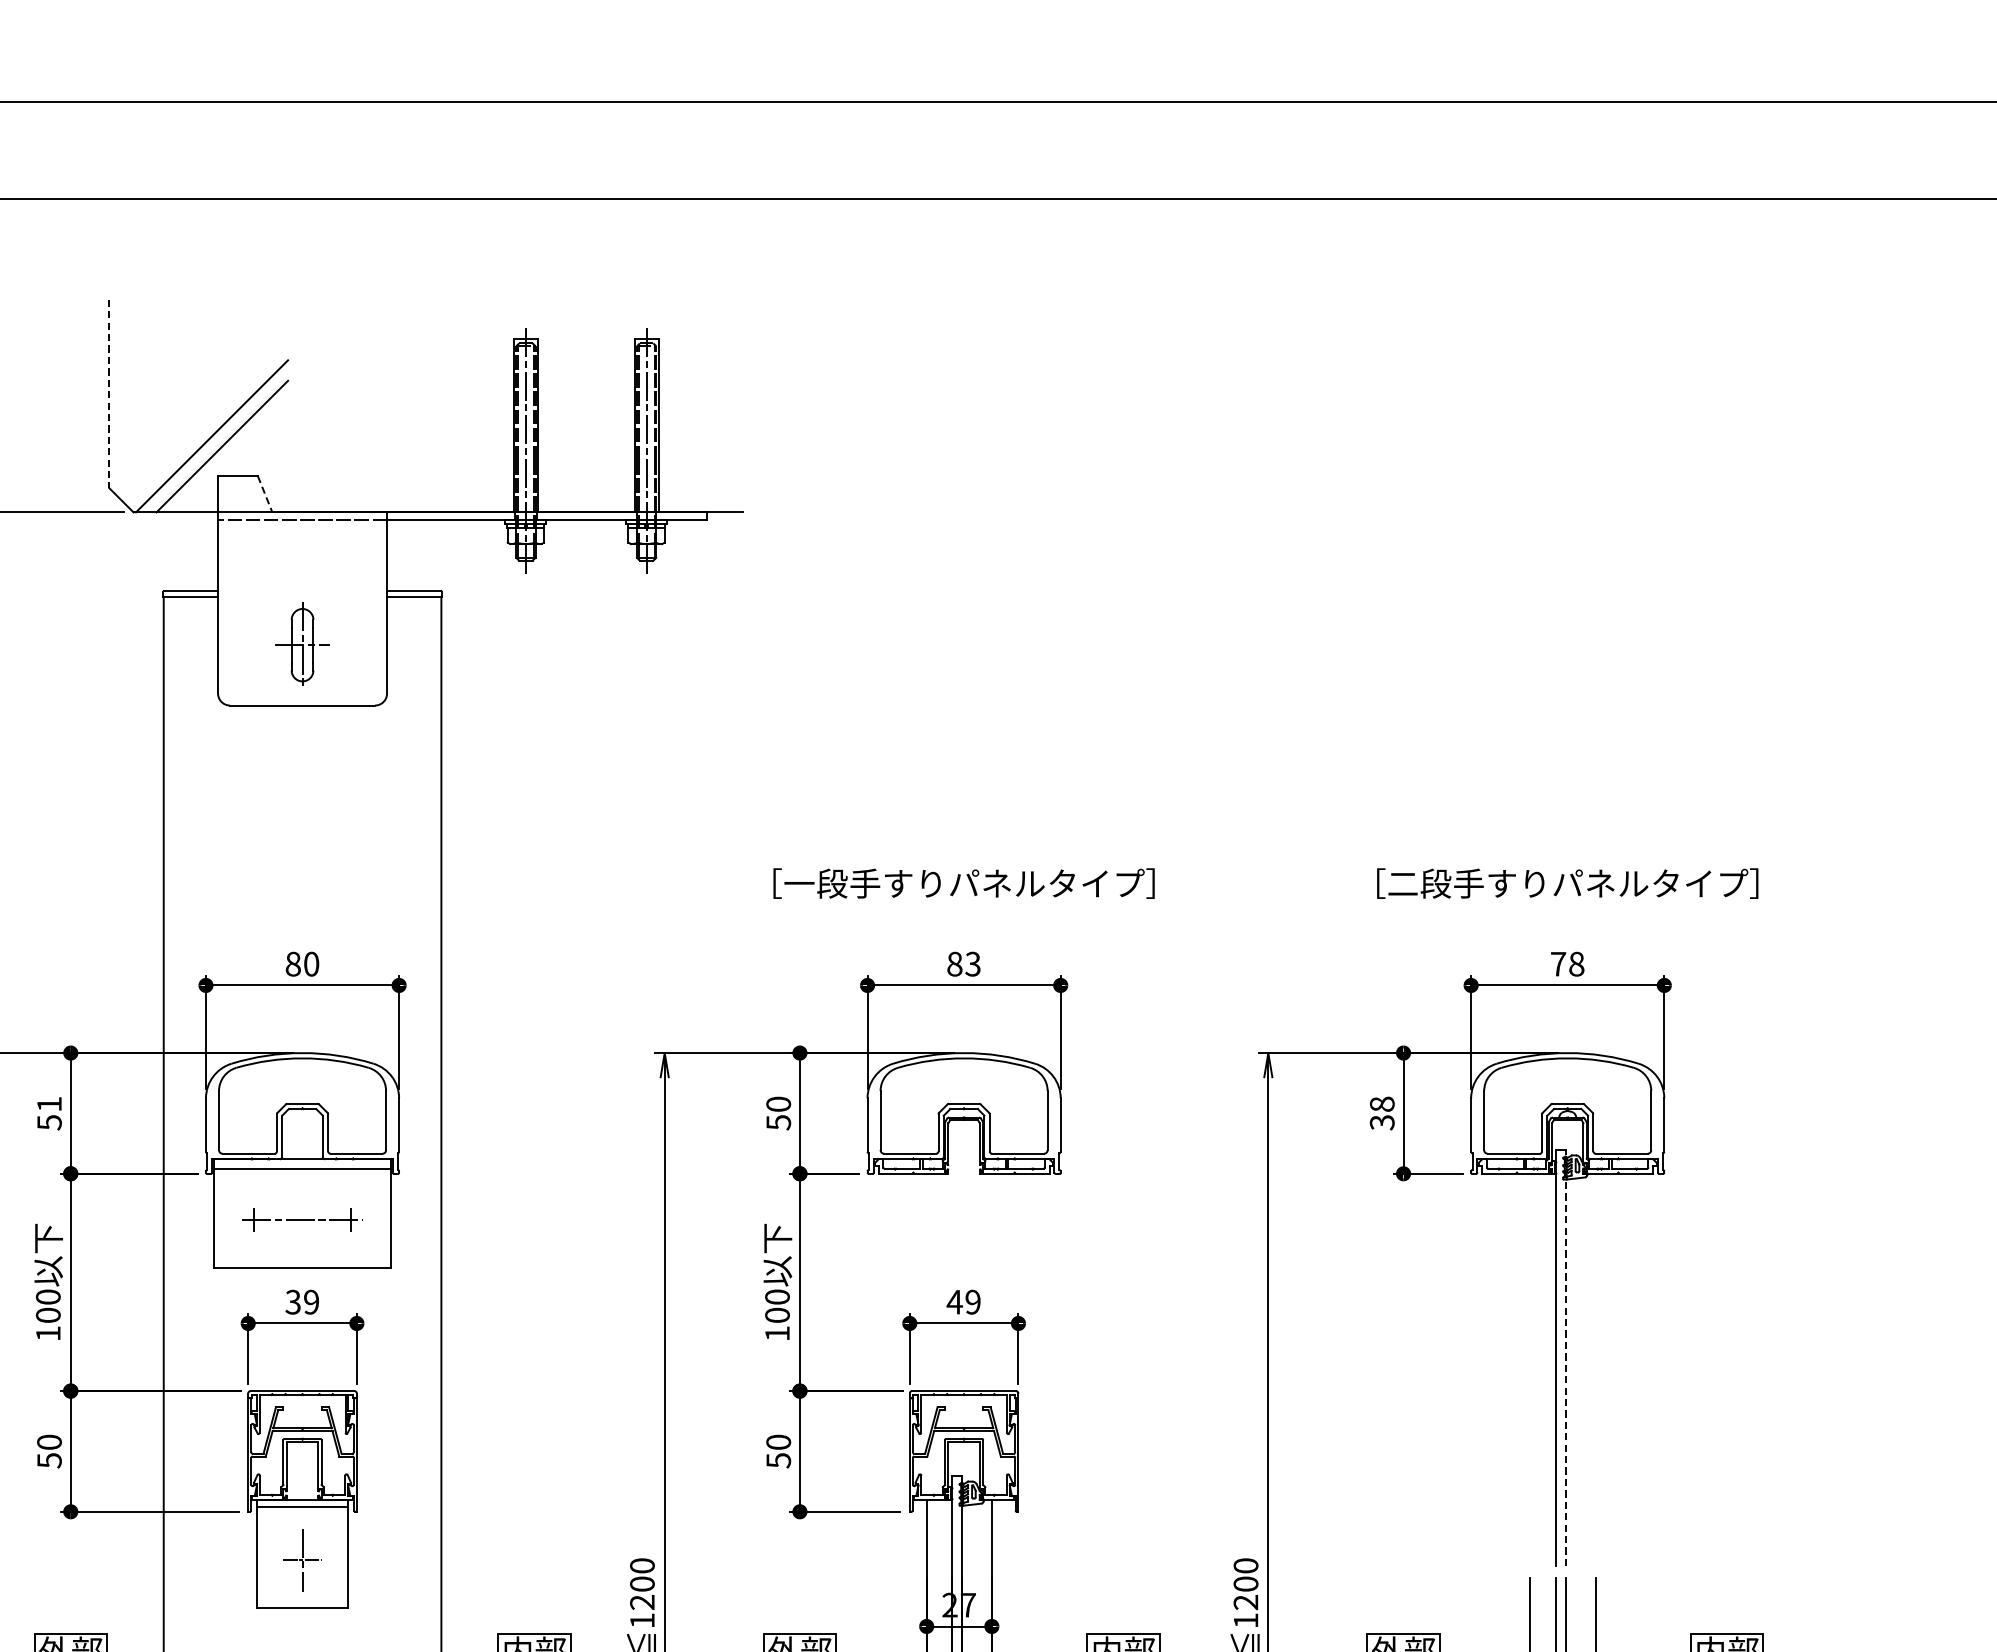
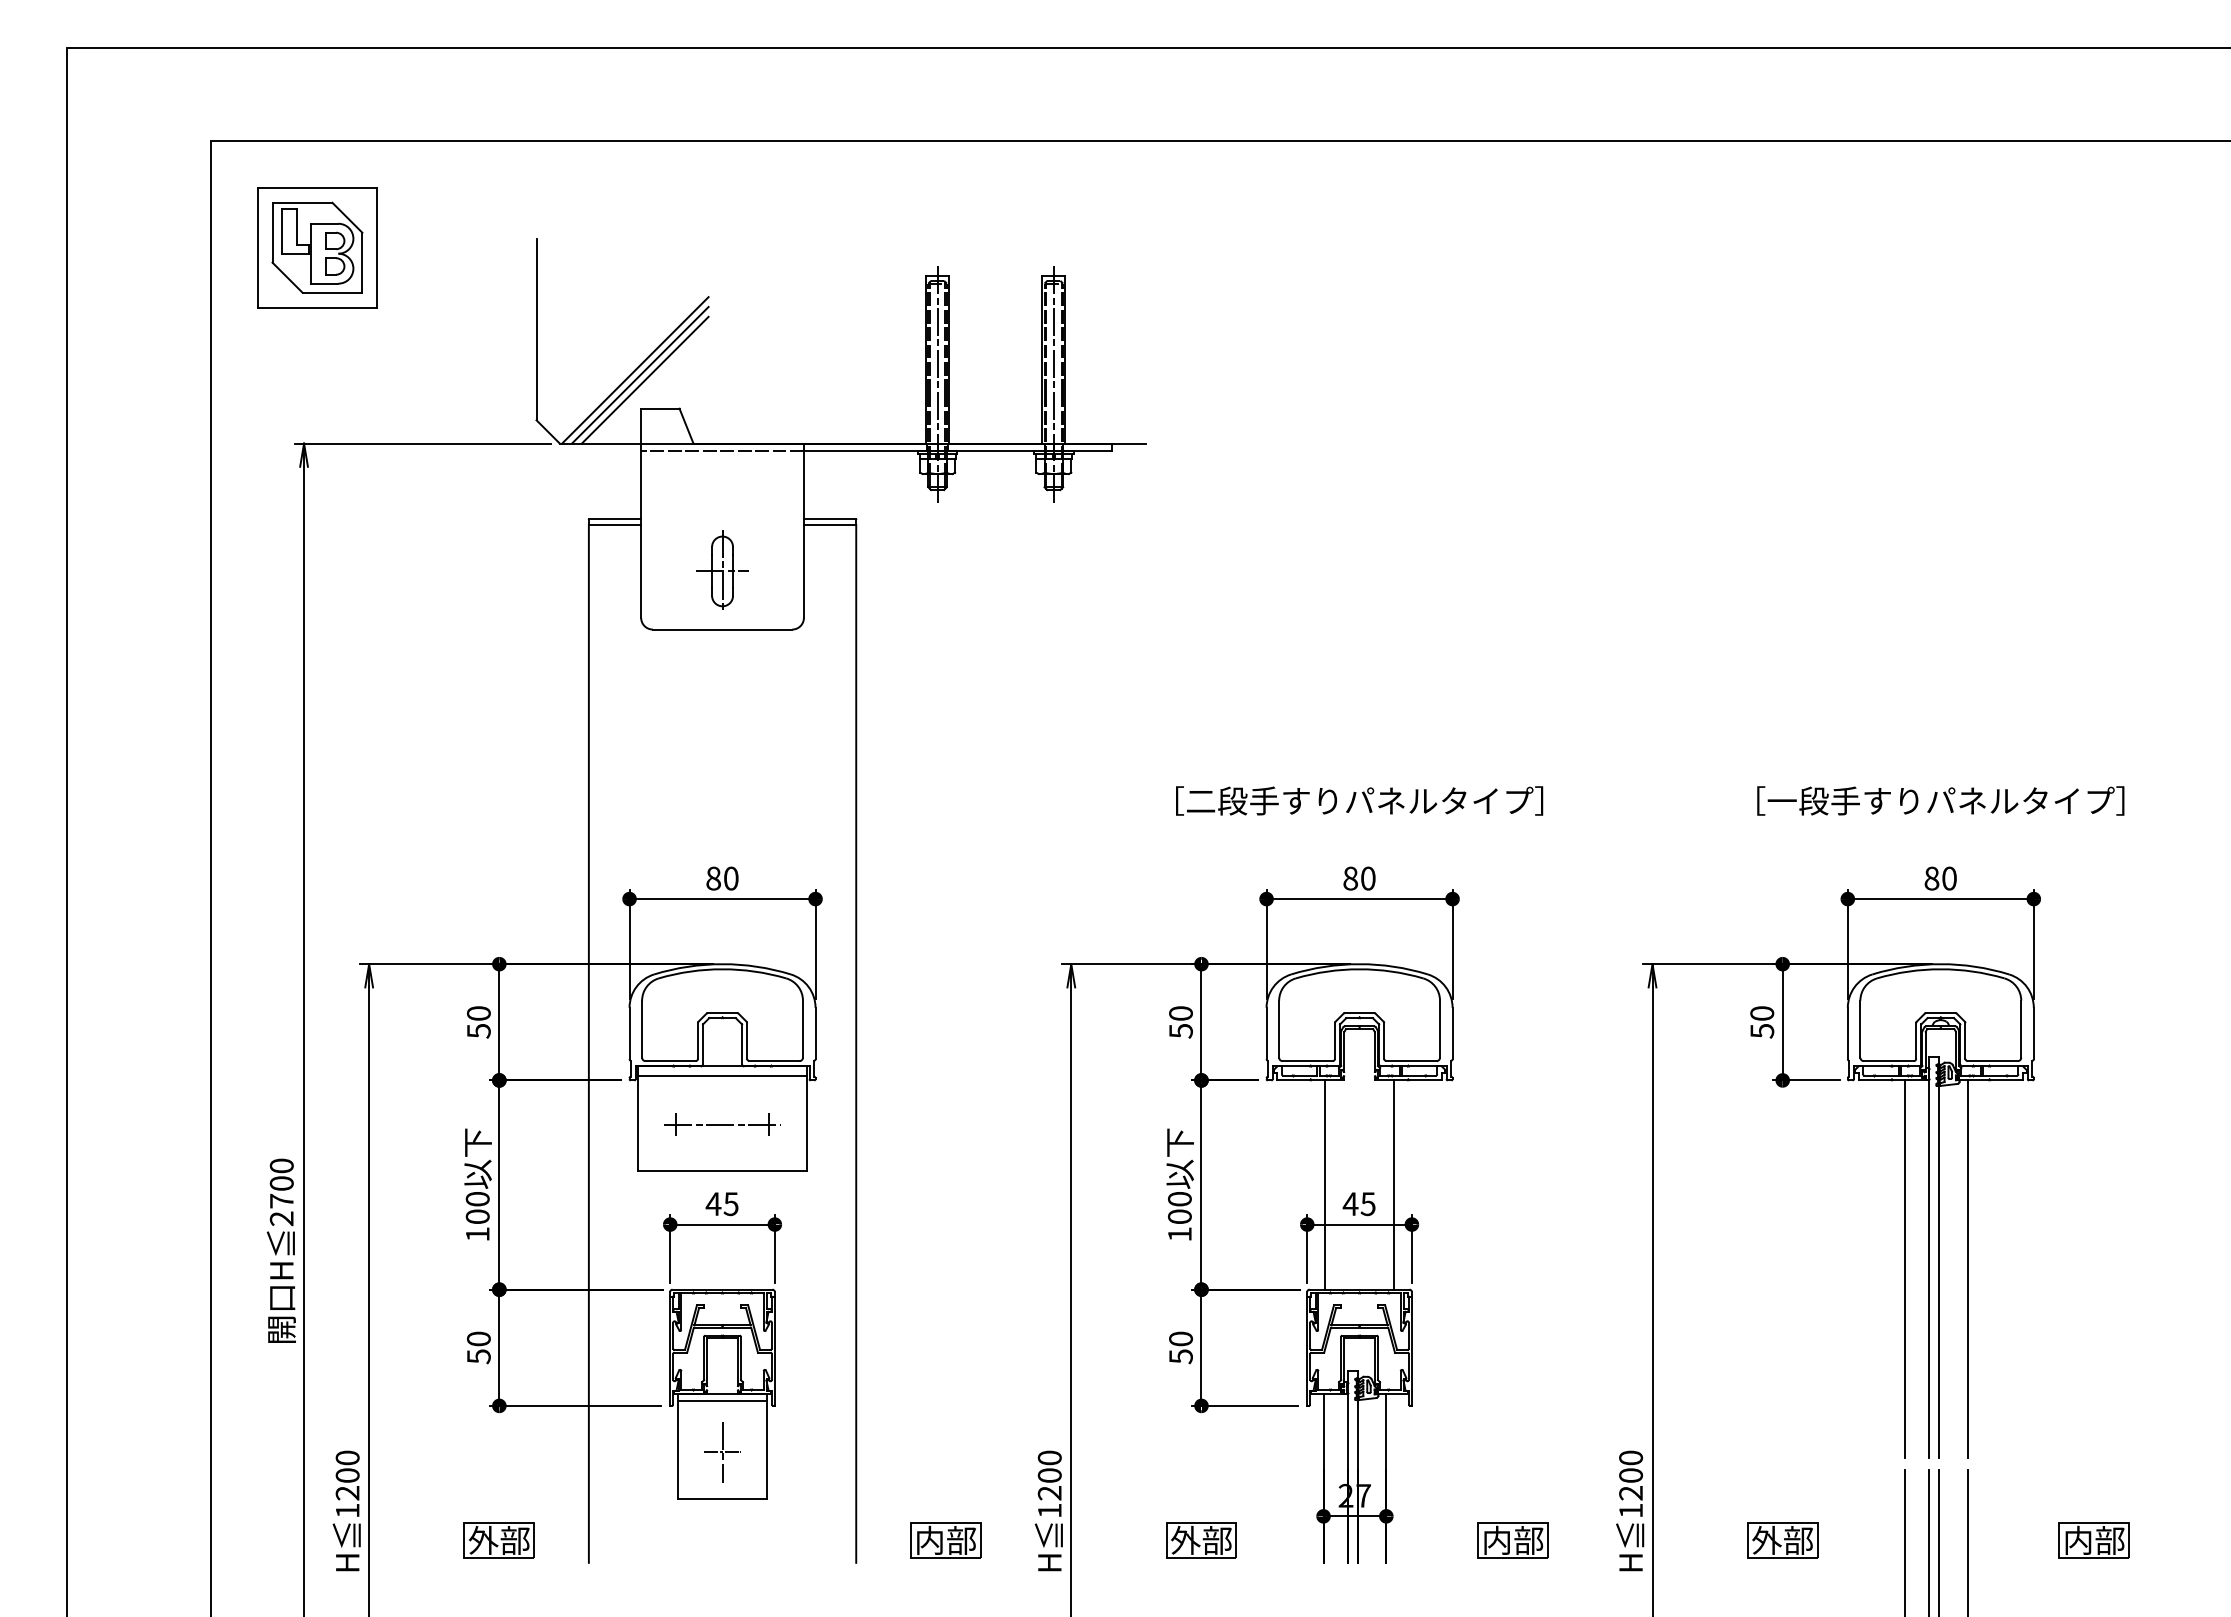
line: (109, 393) -> (536, 329), dashed -> solid
line: (217, 440) -> (640, 374), added
line: (265, 494) -> (686, 426), dashed -> solid
text: (798, 884) -> (1200, 801), ［一段手すりパネルタイプ］ -> ［二段手すりパネルタイプ］
text: (1402, 884) -> (1781, 801), ［二段手すりパネルタイプ］ -> ［一段手すりパネルタイプ］
text: (972, 964) -> (1367, 878), 83 -> 80
text: (1567, 964) -> (1940, 878), 78 -> 80
text: (49, 1104) -> (478, 1013), 51 -> 50
text: (1381, 1113) -> (1761, 1022), 38 -> 50
line: (927, 1281) -> (1324, 1184), added
line: (1000, 1281) -> (1394, 1184), added
text: (972, 1301) -> (1367, 1203), 49 -> 45
text: (301, 1302) -> (721, 1204), 39 -> 45
line: (1565, 1357) -> (1938, 1257), dashed -> solid
line: (1530, 1370) -> (1904, 1269), added
line: (1595, 1370) -> (1967, 1269), added

